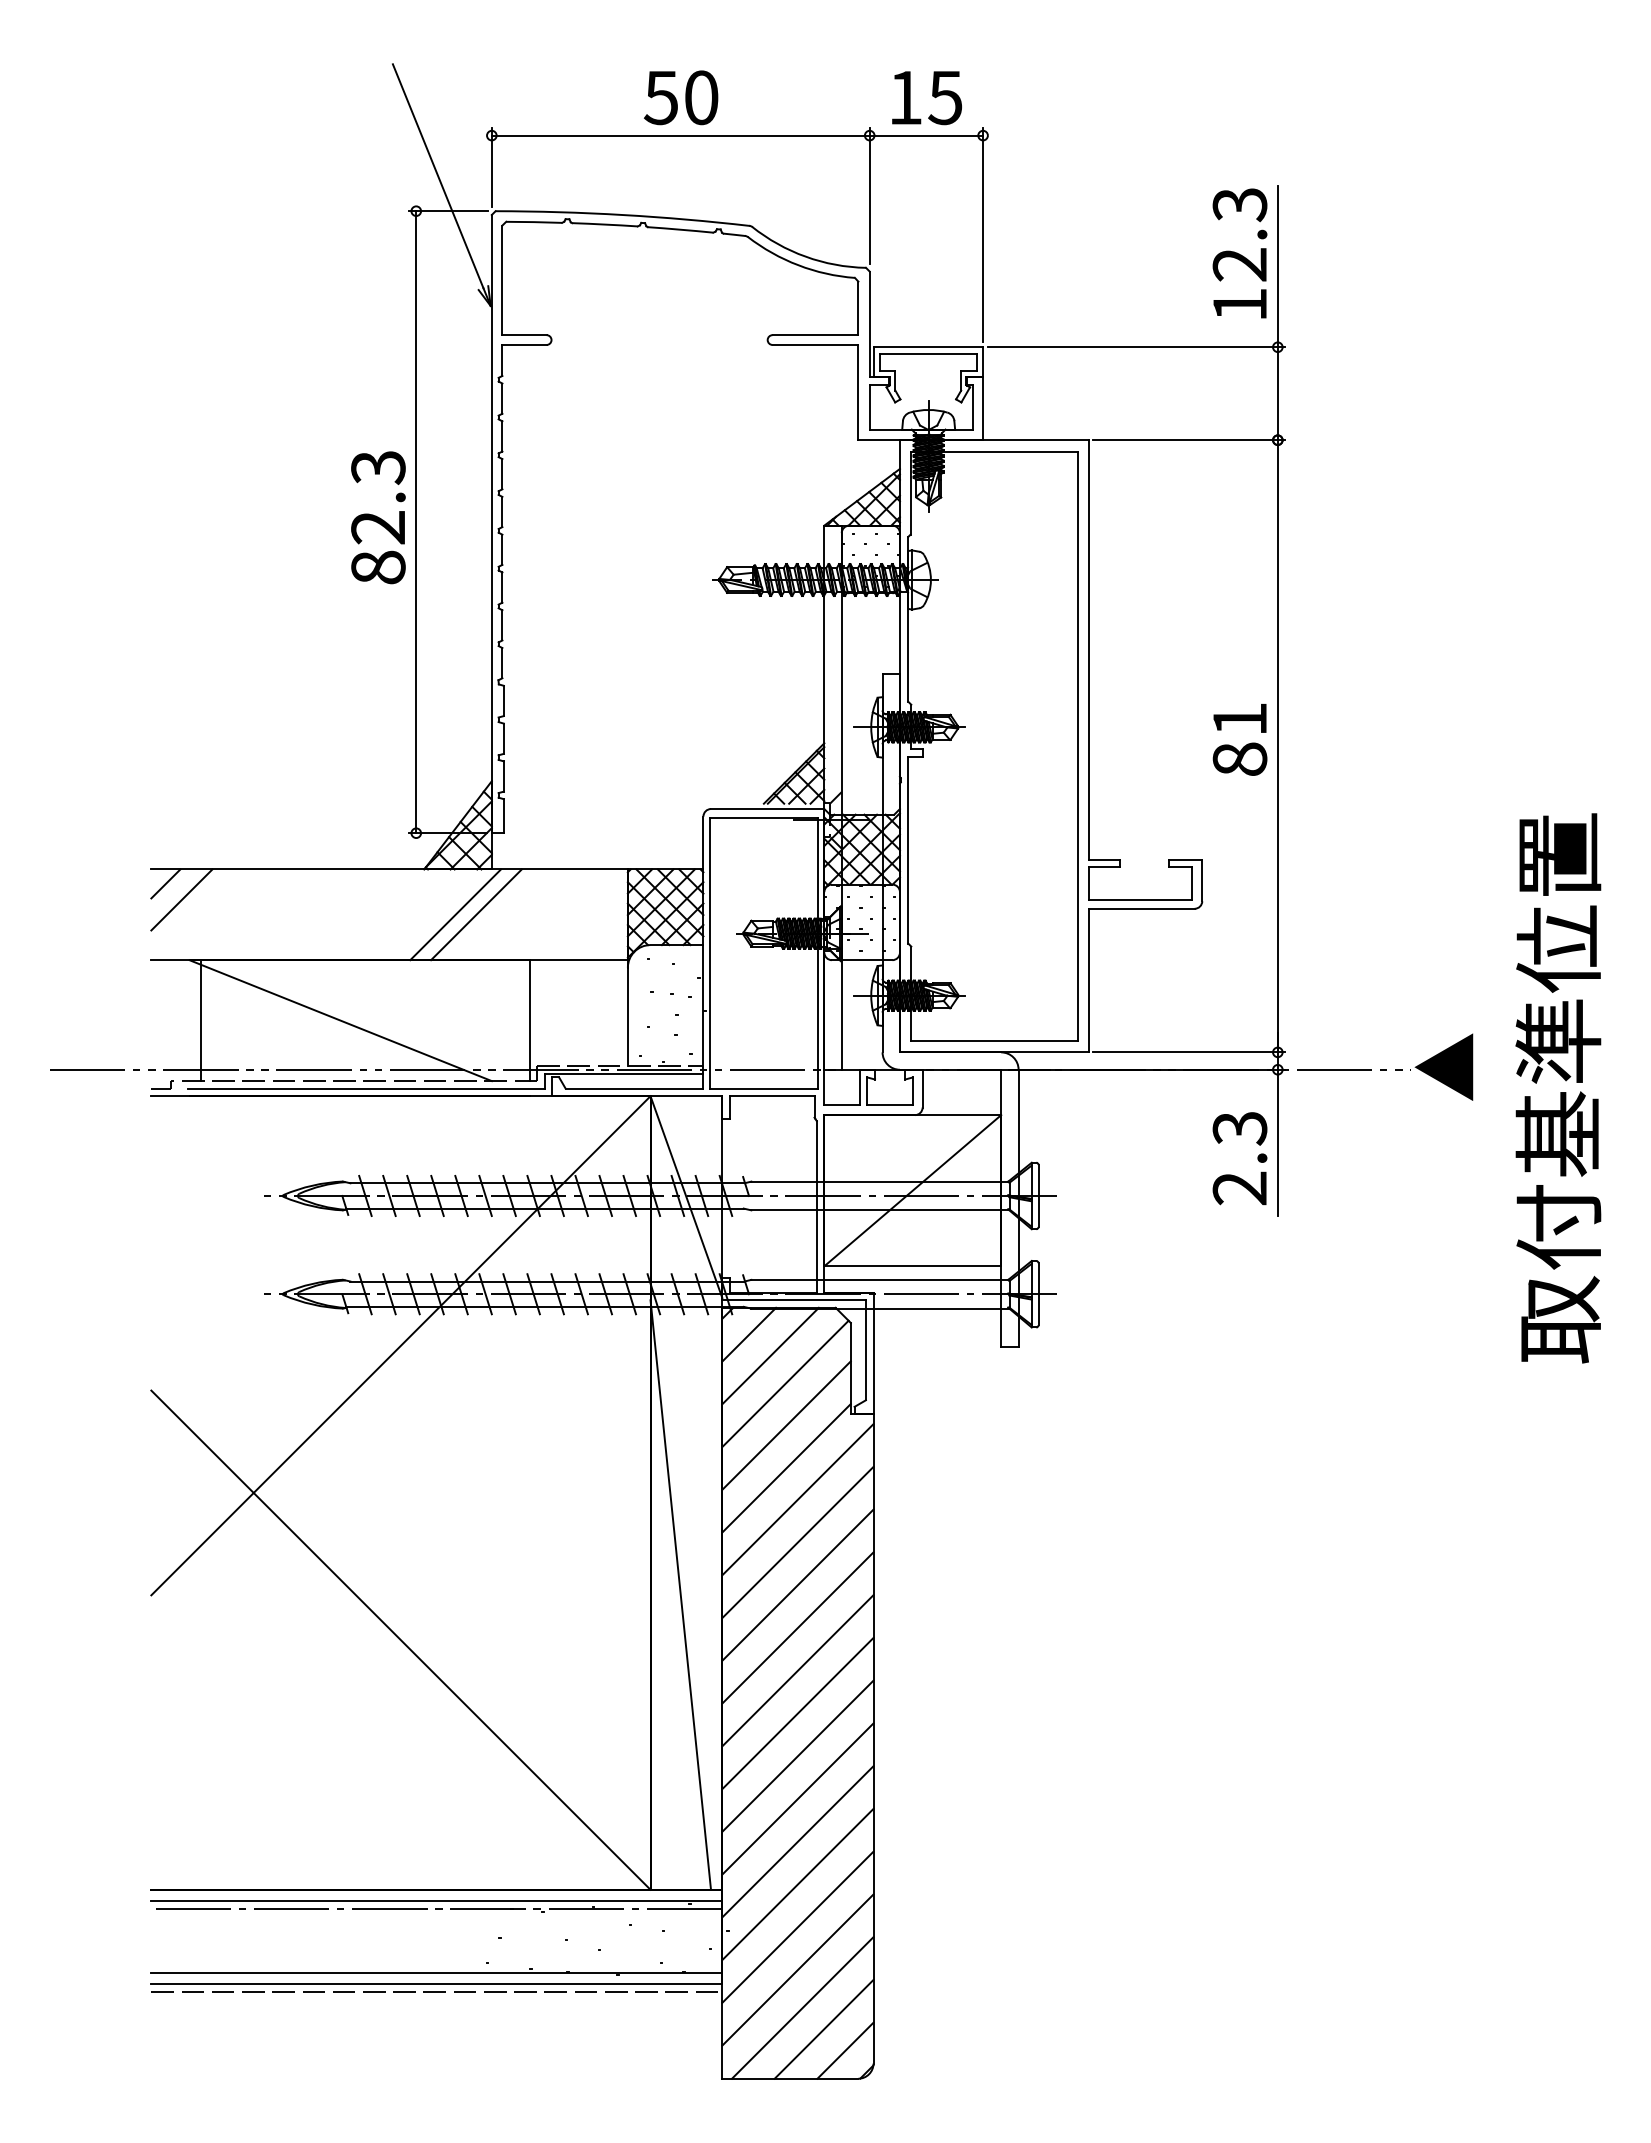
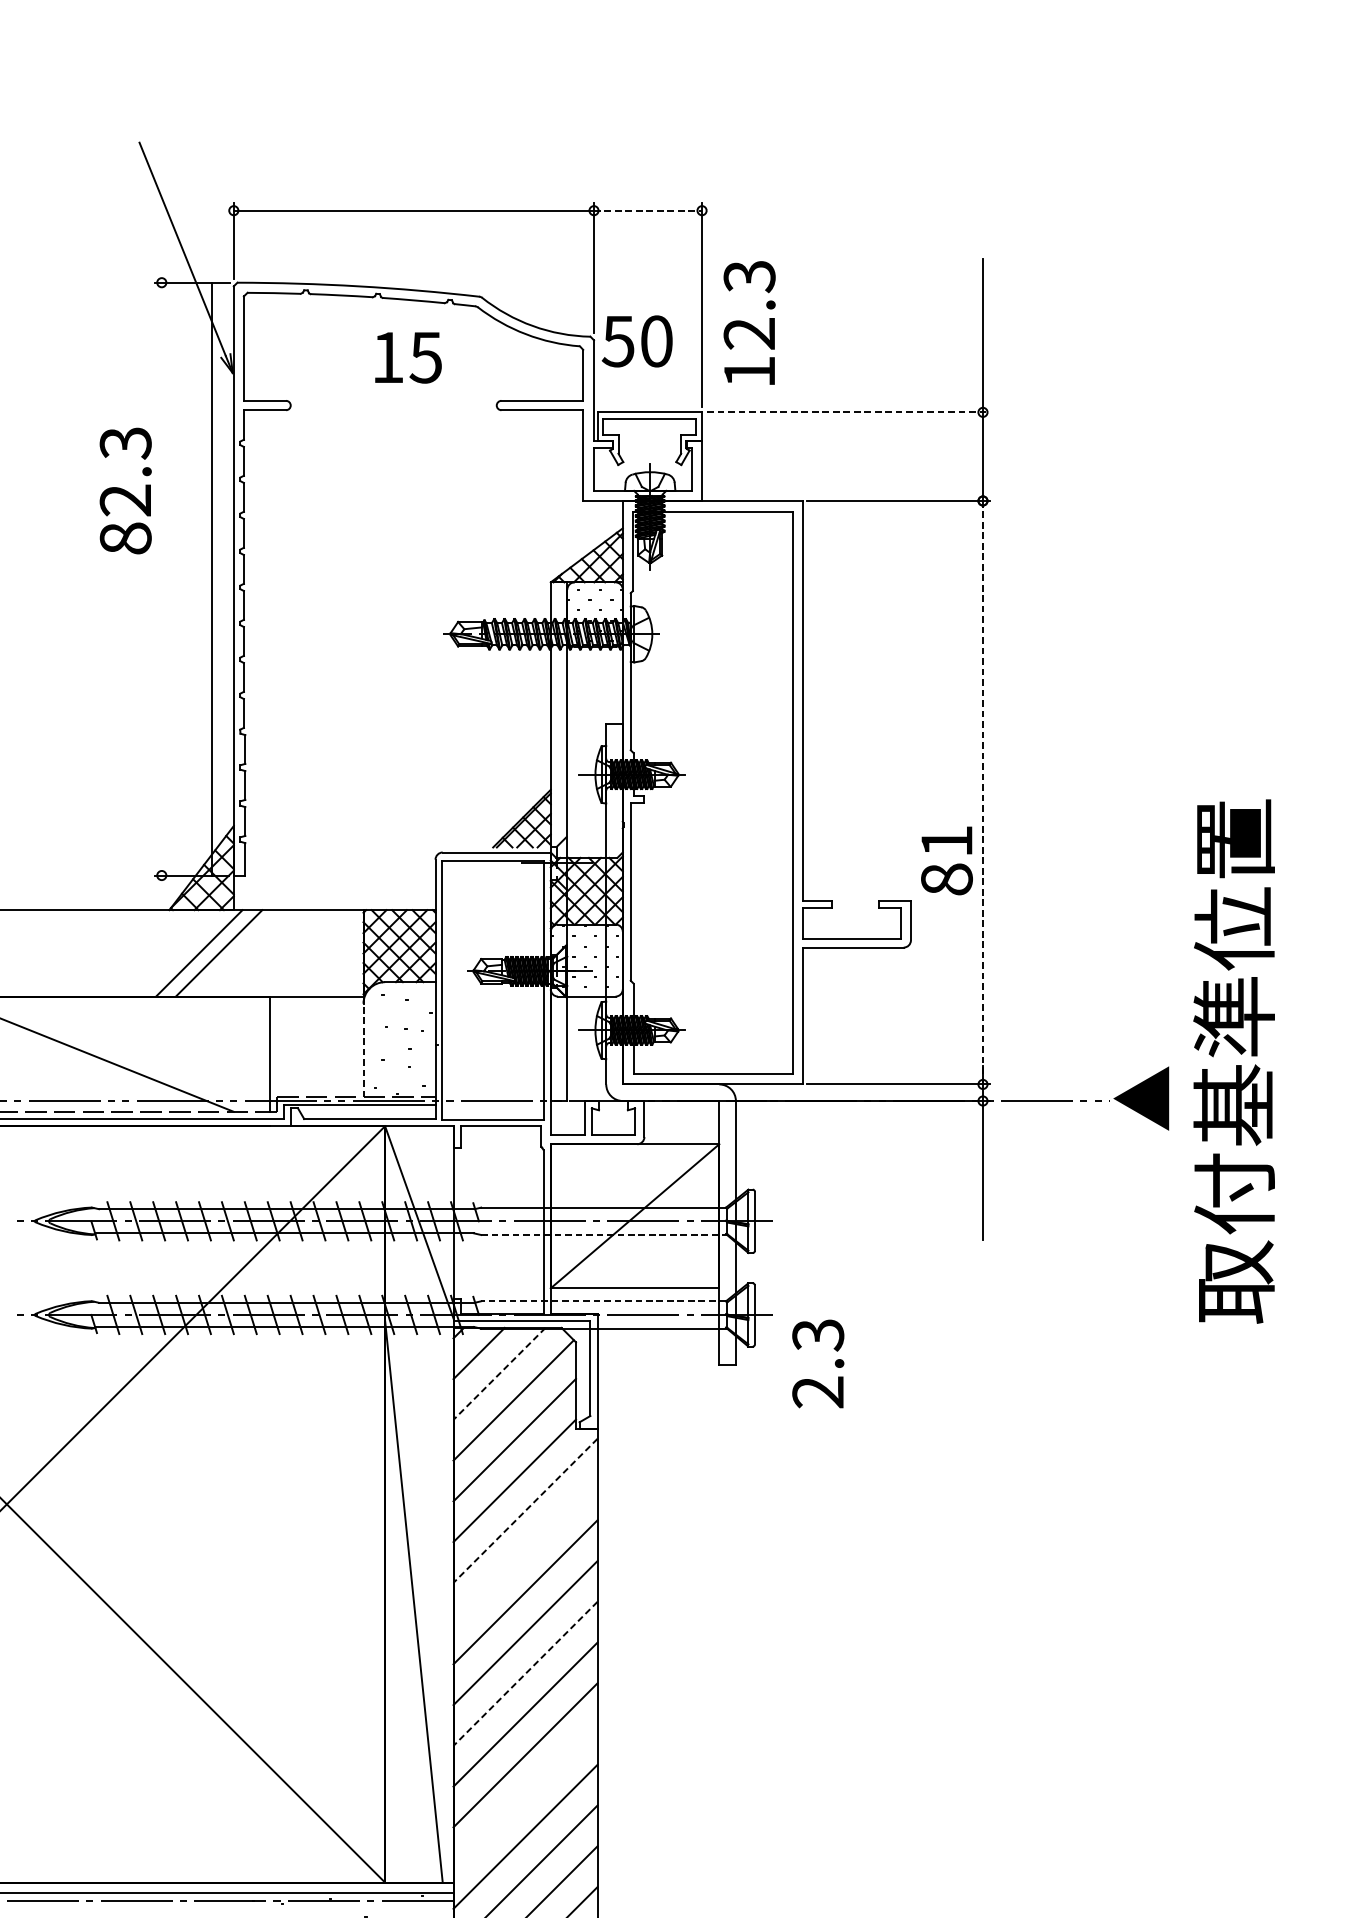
text: (681, 97) -> (637, 341), moved
text: (926, 98) -> (407, 358), moved
line: (926, 135) -> (648, 210), solid -> dashed
text: (1239, 253) -> (749, 323), moved
line: (1136, 347) -> (848, 412), solid -> dashed
text: (378, 517) -> (125, 490), moved
line: (416, 522) -> (212, 579), moved
text: (1239, 739) -> (946, 860), moved
line: (1277, 746) -> (982, 792), solid -> dashed
line: (627, 1016) -> (363, 1050), solid -> dashed
text: (1558, 1088) -> (1234, 1061), moved
text: (1239, 1158) -> (817, 1363), moved
line: (880, 1210) -> (604, 1235), solid -> dashed
line: (879, 1279) -> (603, 1300), solid -> dashed
line: (770, 1356) -> (499, 1374), solid -> dashed
line: (797, 1499) -> (525, 1510), solid -> dashed
line: (797, 1542) -> (525, 1551), removed
line: (797, 1670) -> (525, 1673), solid -> dashed
line: (797, 1798) -> (525, 1795), removed

